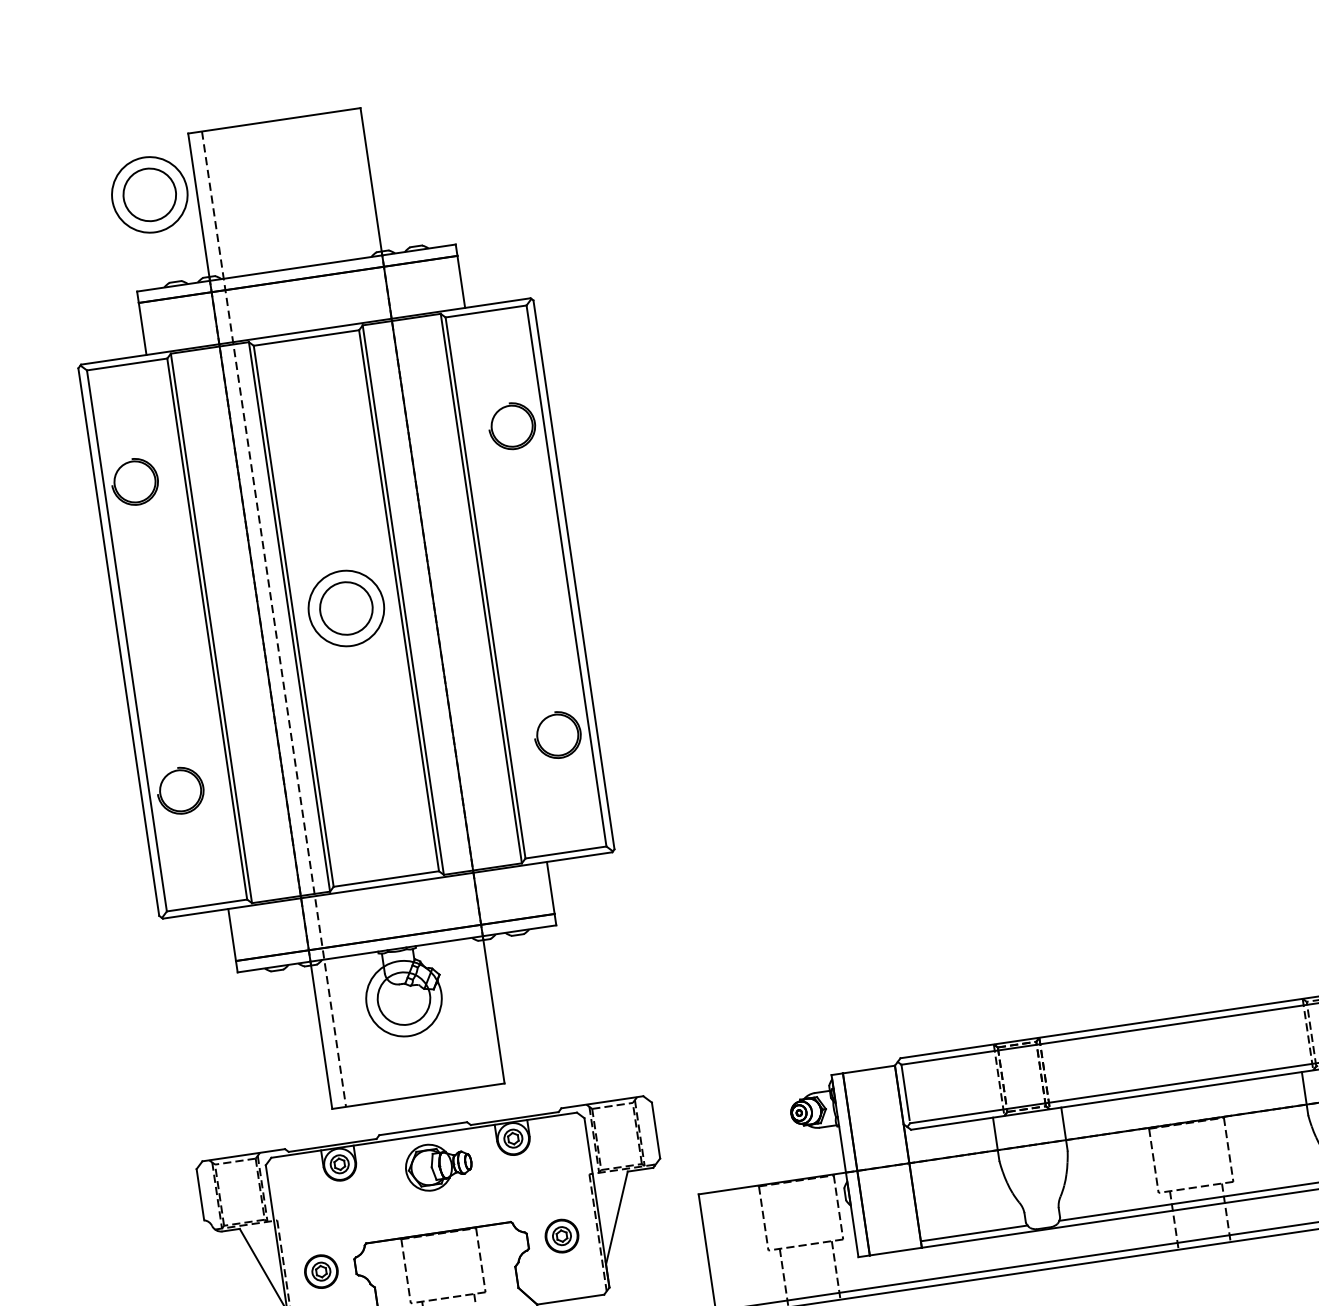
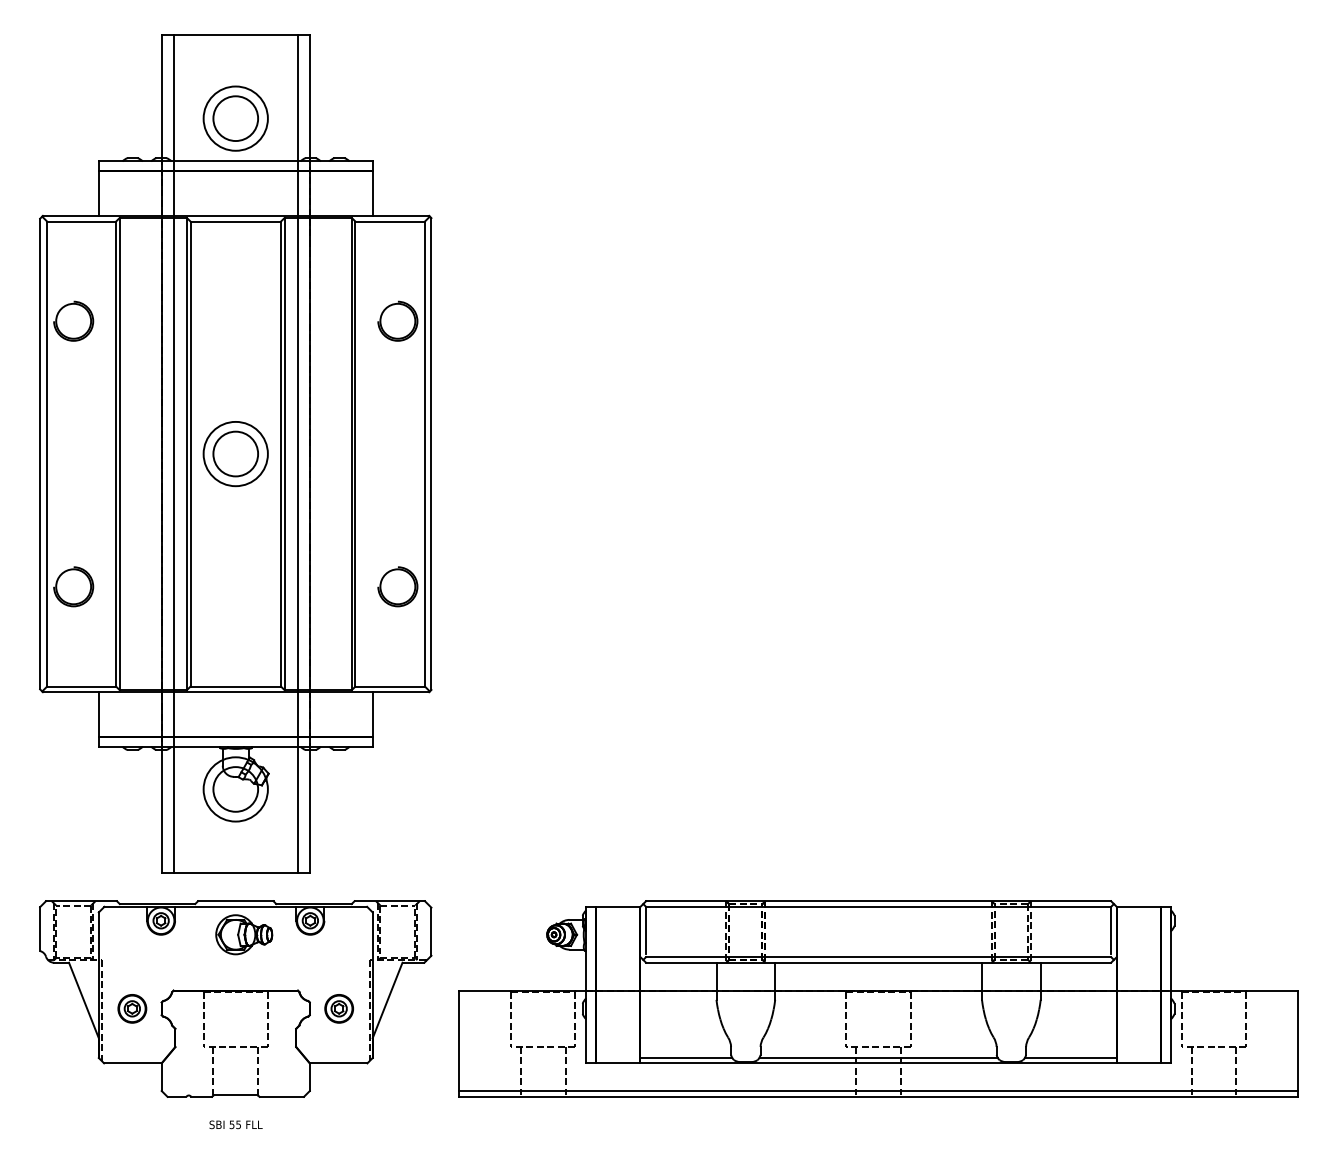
part: (149, 194) -> (235, 118), moved
line: (419, 597) -> (298, 453), added
line: (274, 619) -> (173, 454), dashed -> solid

